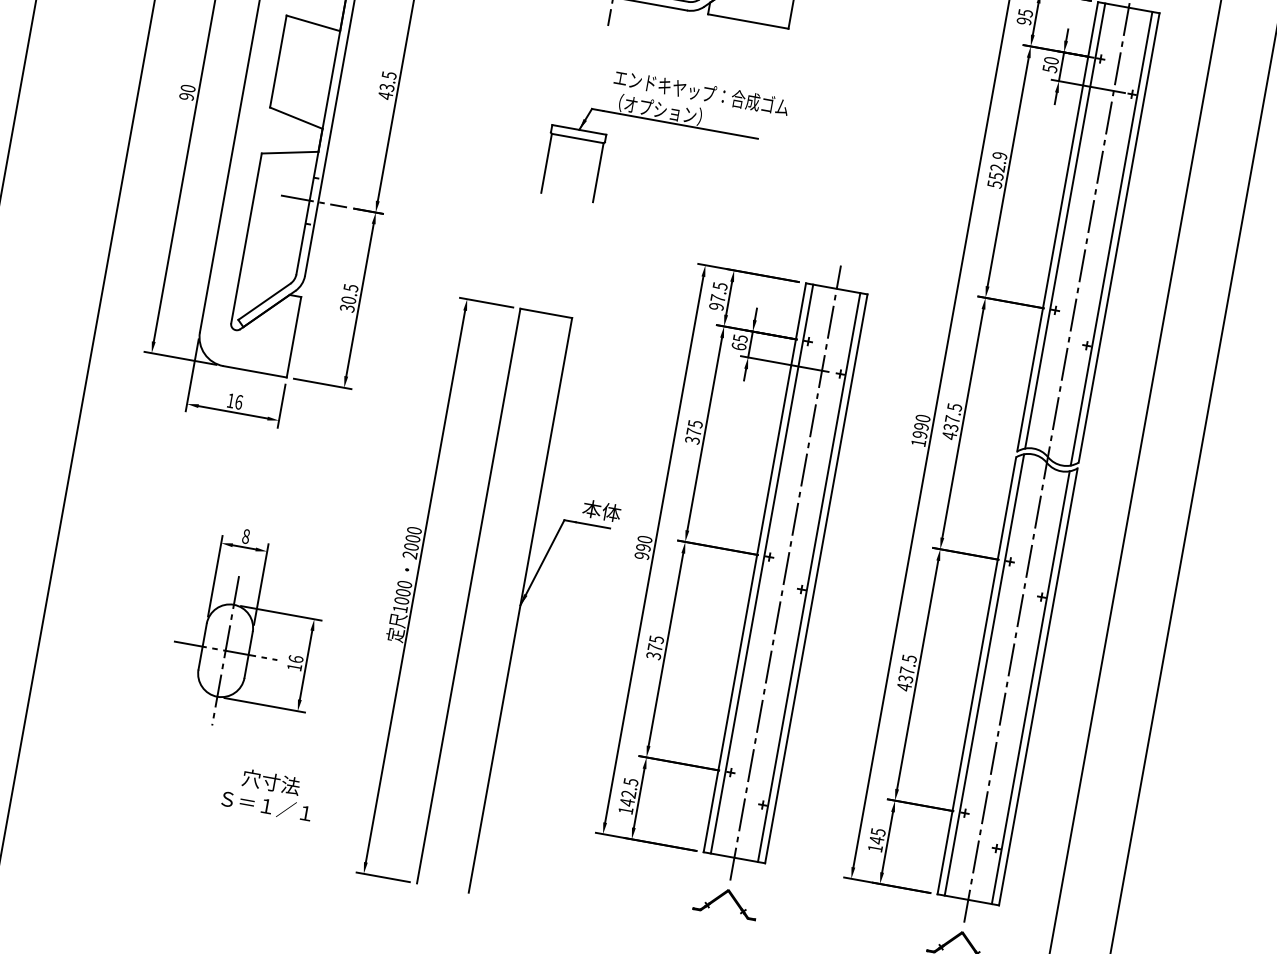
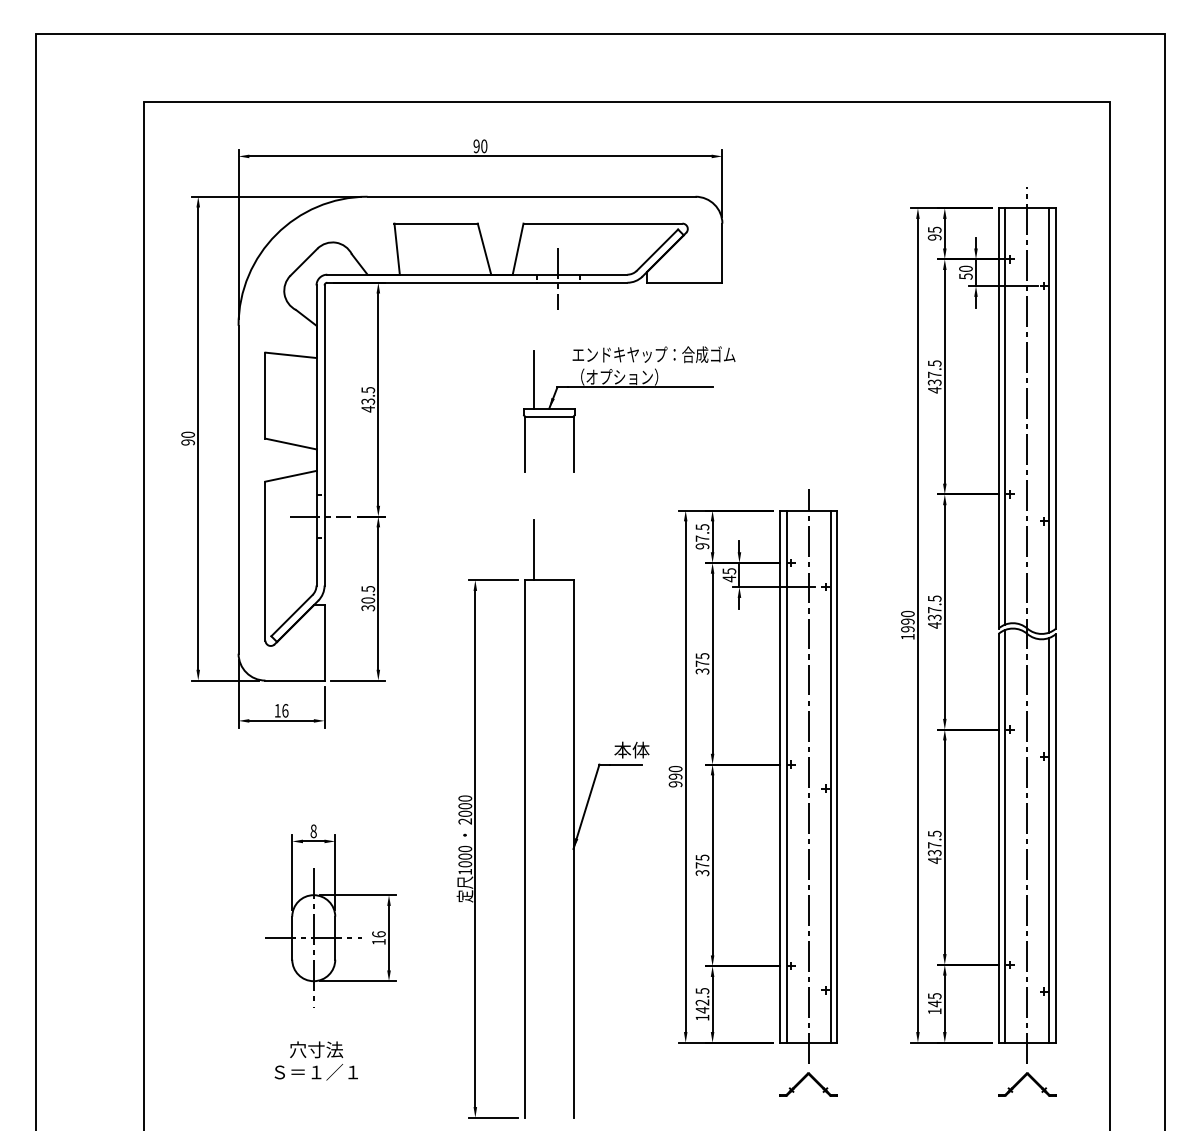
line: (567, 95) -> (533, 379), added
text: (997, 169) -> (934, 376), 552.9 -> 437.5
line: (535, 277) -> (533, 549), added
text: (739, 346) -> (729, 578), 65 -> 45
text: (268, 793) -> (315, 1060), moved

